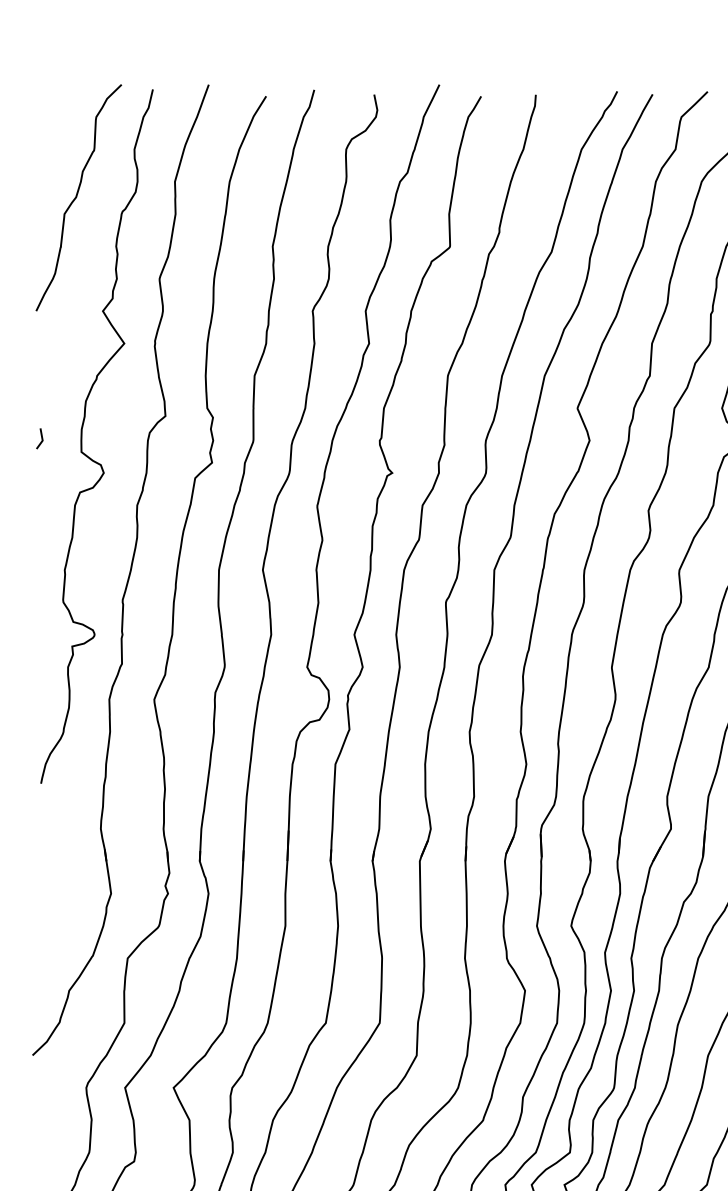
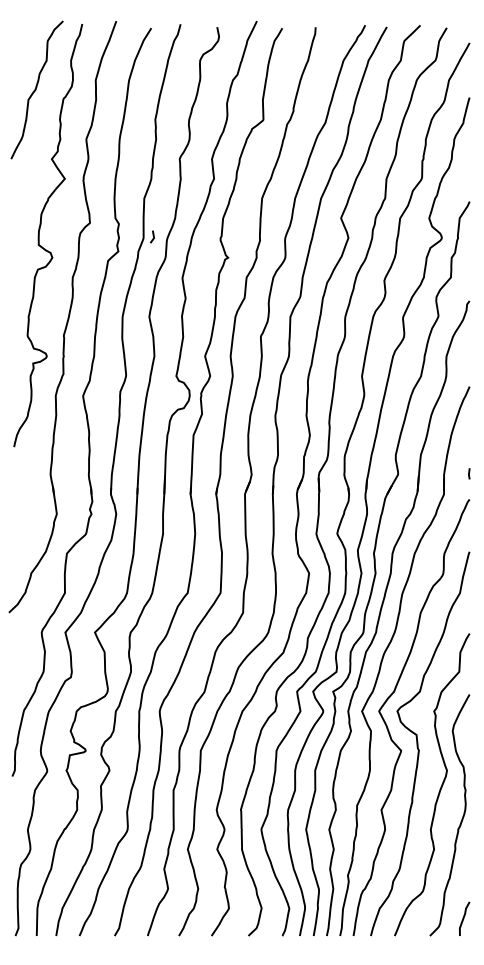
line: (39, 436) -> (152, 235), moved

